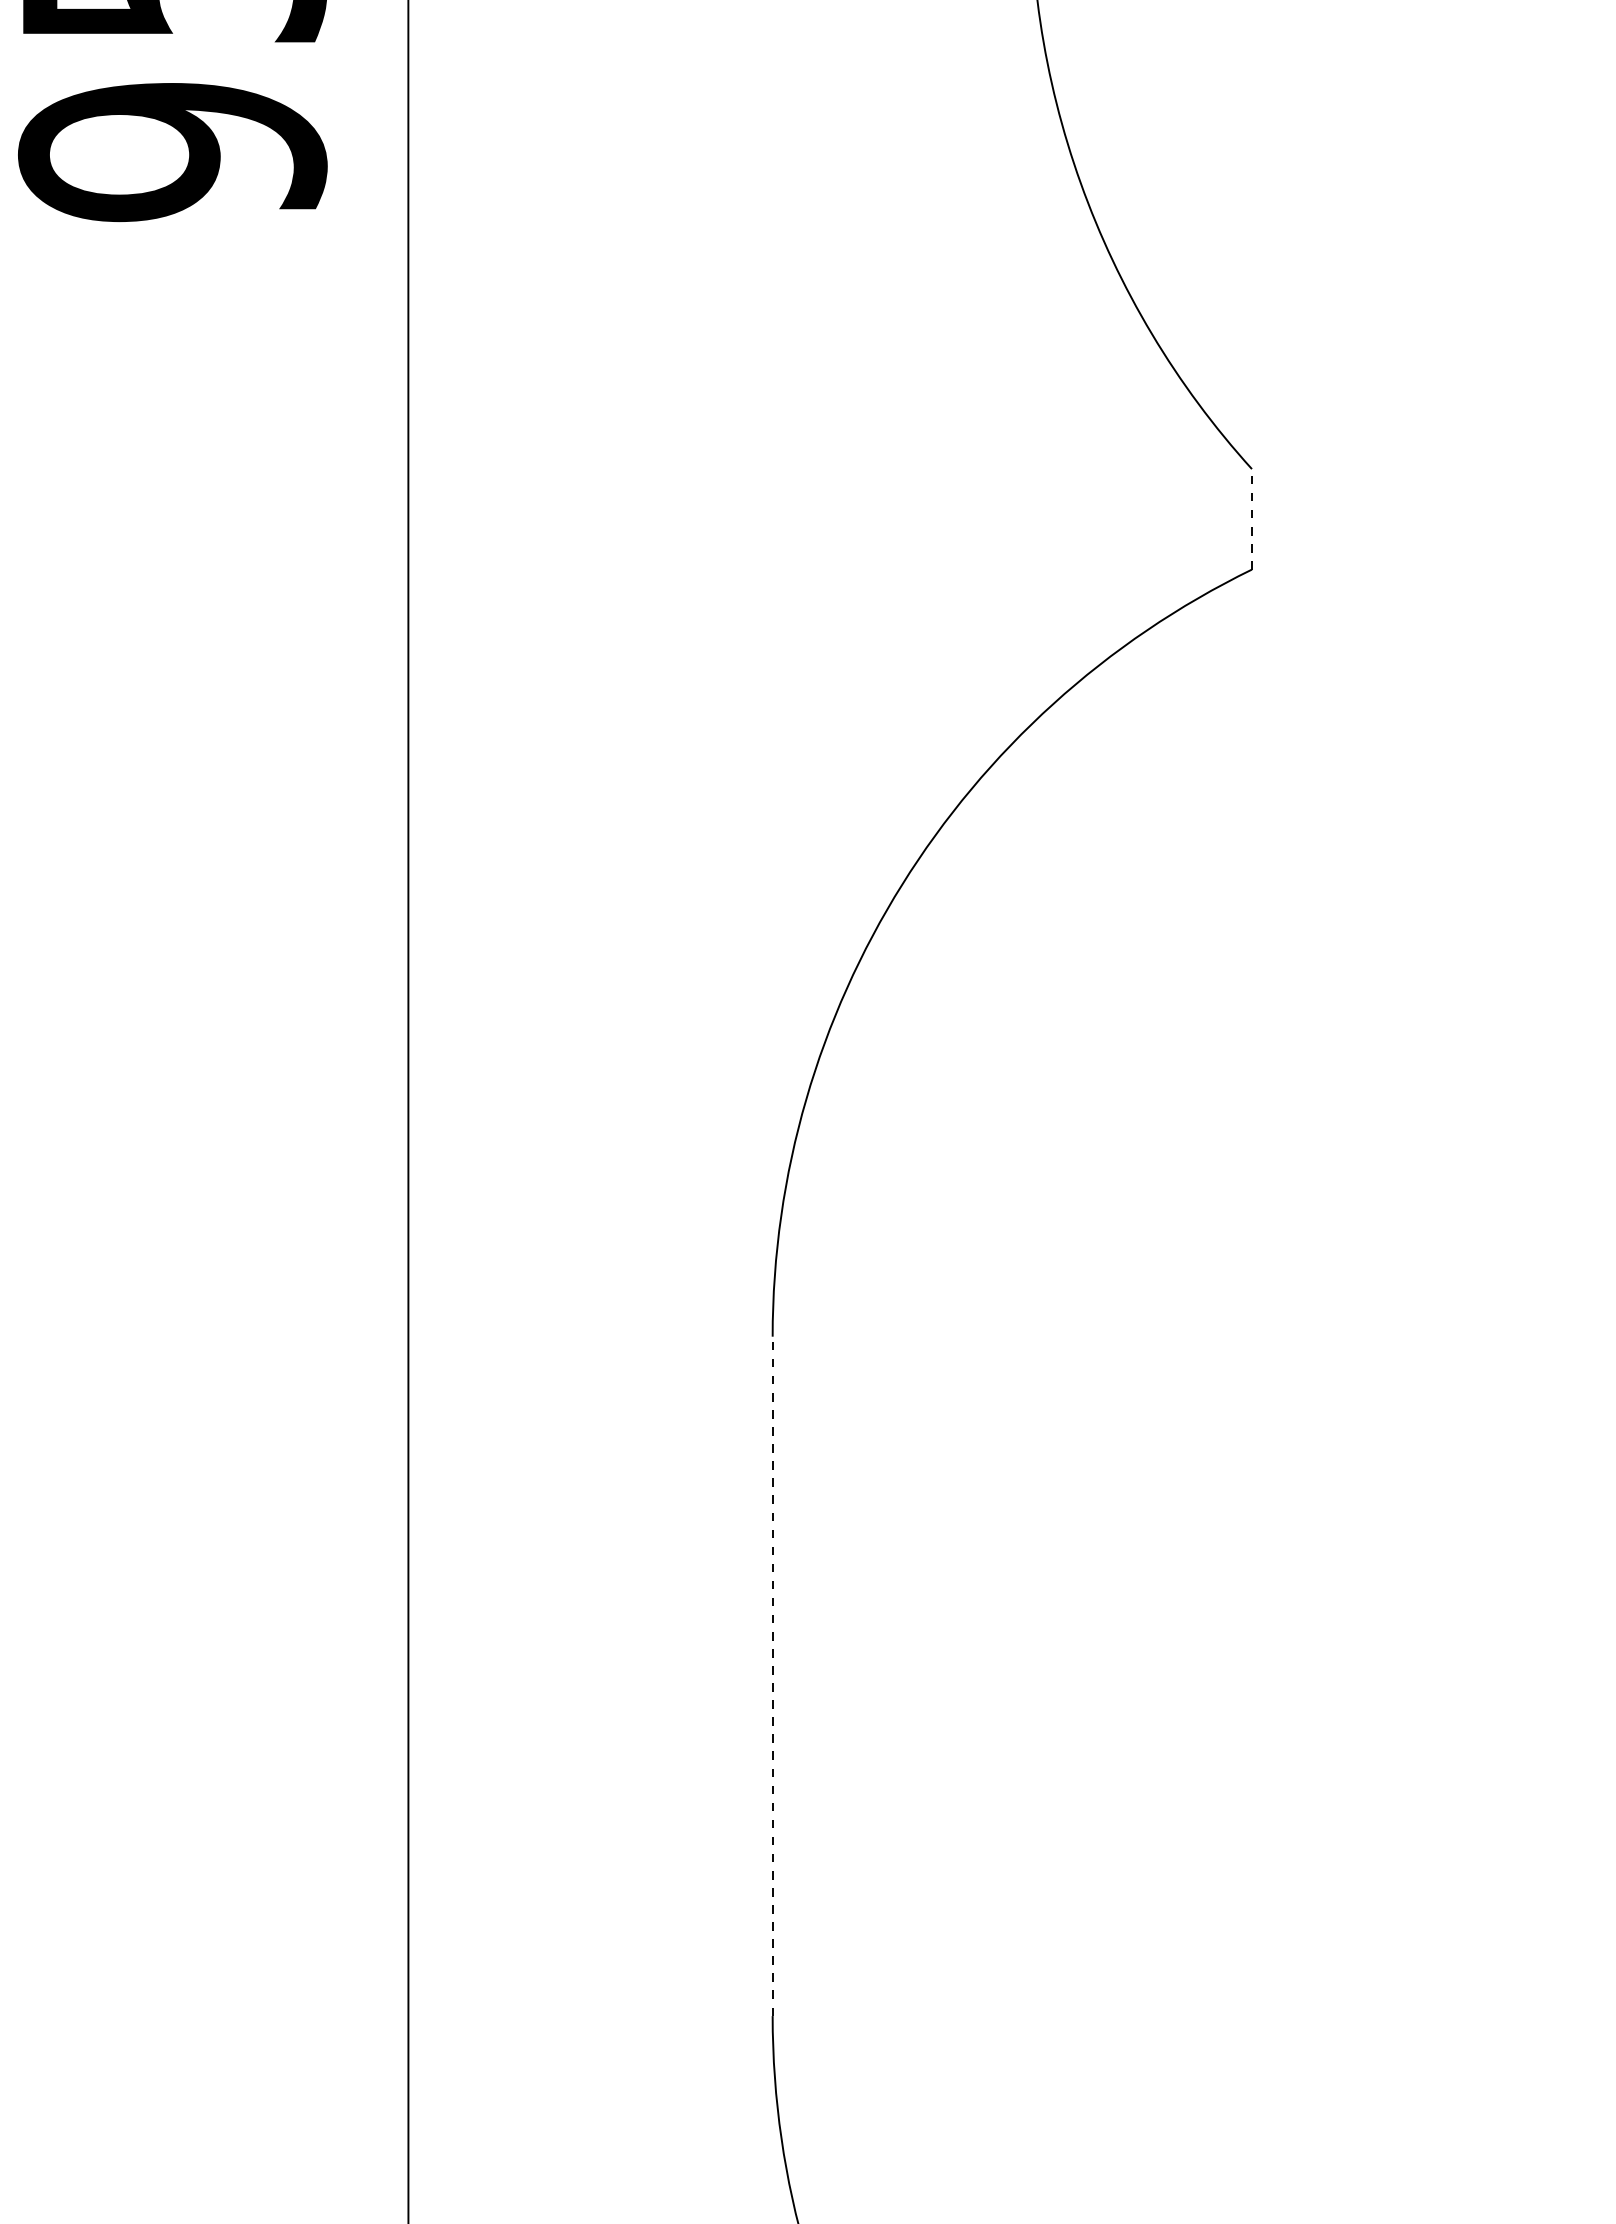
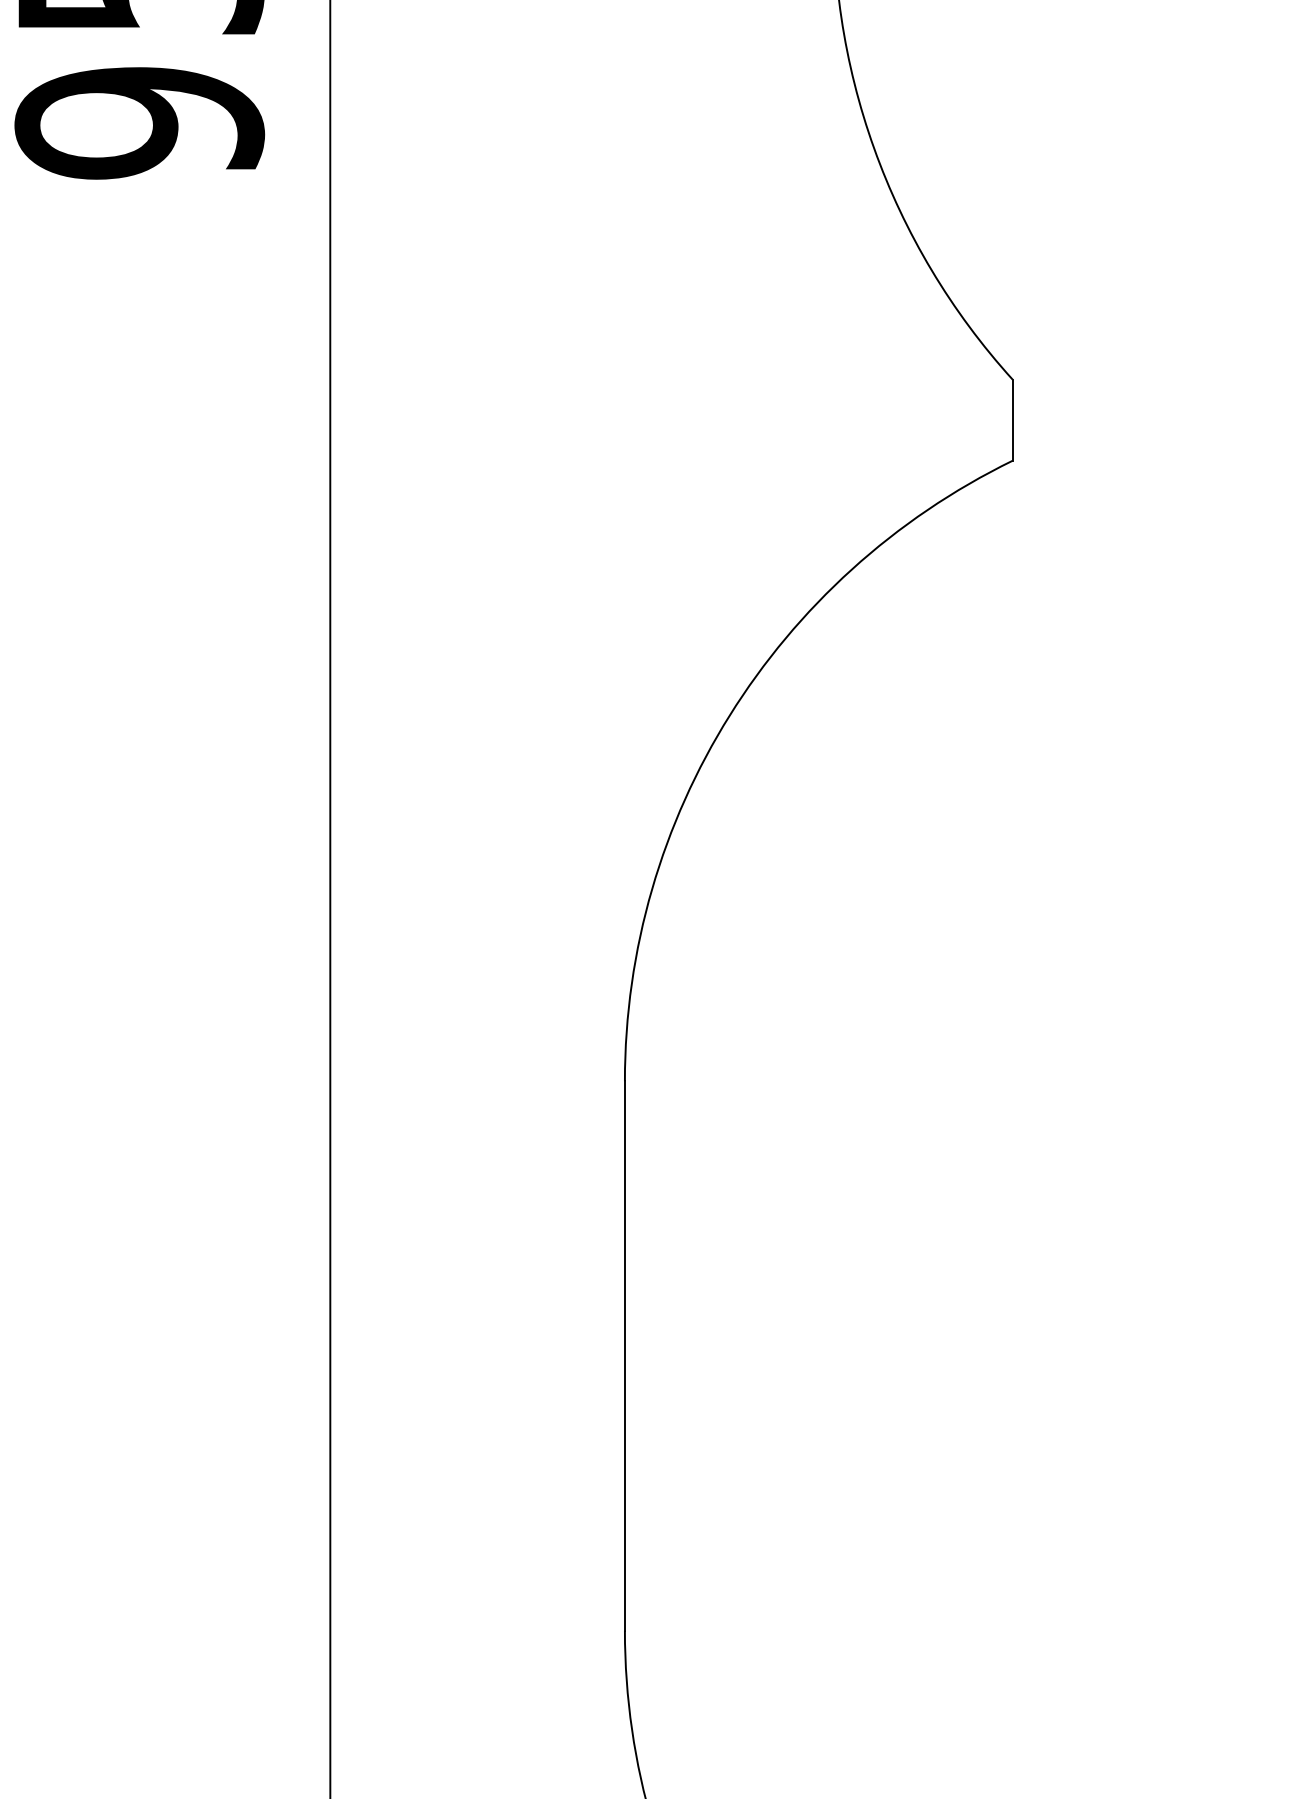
line: (1251, 518) -> (1012, 419), dashed -> solid
line: (772, 1676) -> (624, 1356), dashed -> solid

